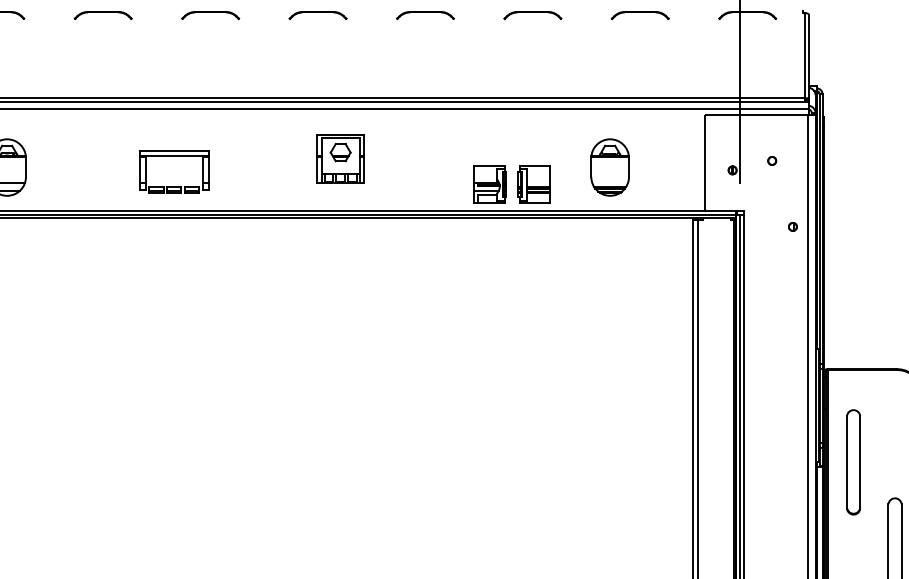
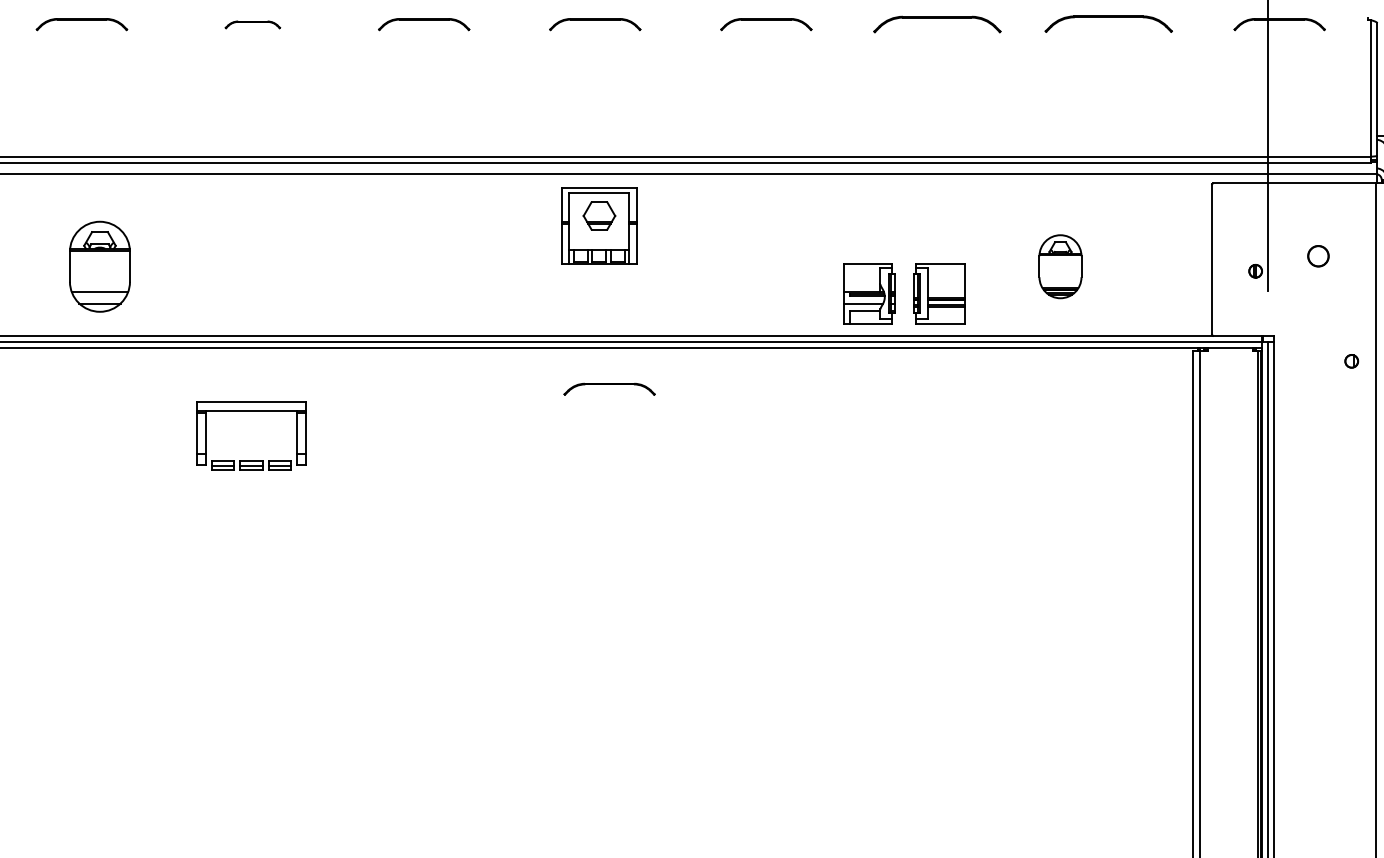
part: (102, 15) -> (251, 24), size x0.6
part: (532, 15) -> (936, 24), size x1.4
part: (639, 15) -> (1107, 24), size x1.4
part: (174, 156) -> (251, 411), moved
part: (340, 158) -> (599, 225), moved
part: (772, 160) -> (1319, 255), size x1.6
part: (609, 167) -> (1059, 266), size x0.7
part: (326, 244) -> (608, 389), added

